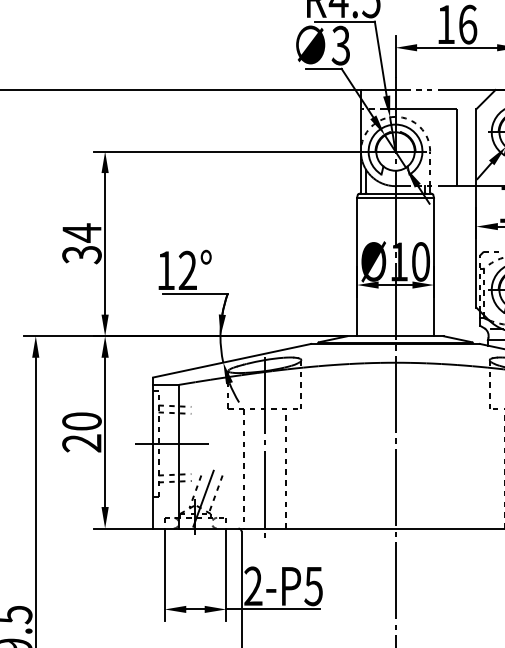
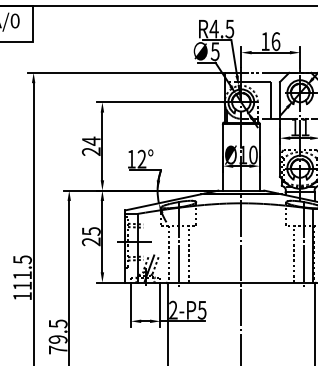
text: (341, 45) -> (215, 51), 3 -> 5
text: (82, 254) -> (91, 151), 34 -> 24
text: (80, 421) -> (90, 231), 20 -> 25

